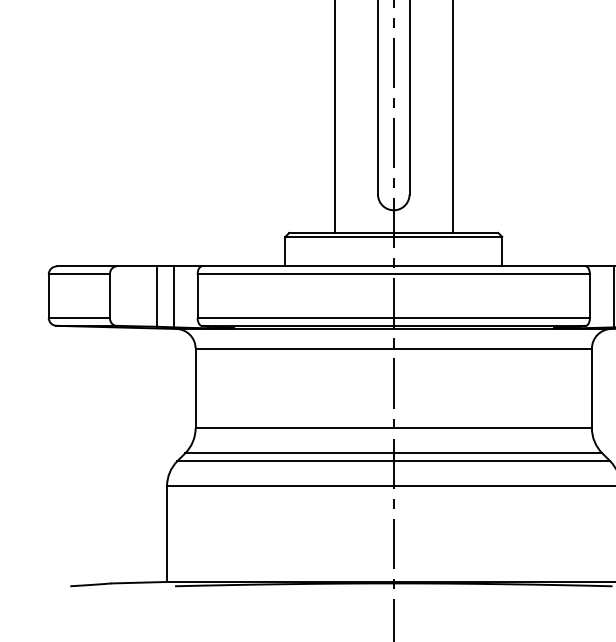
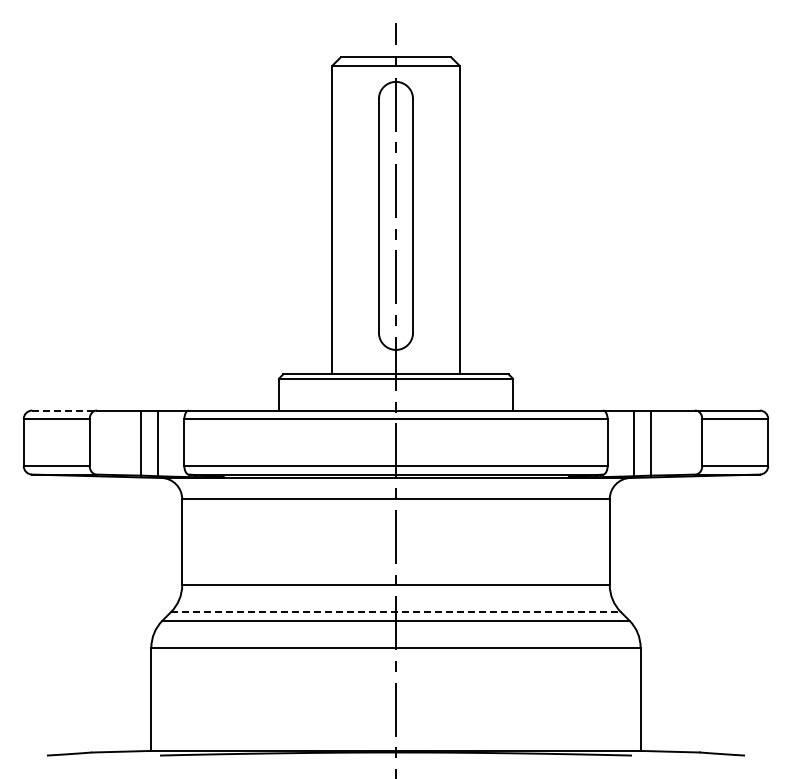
line: (87, 266) -> (65, 410), solid -> dashed
line: (394, 453) -> (396, 612), solid -> dashed

